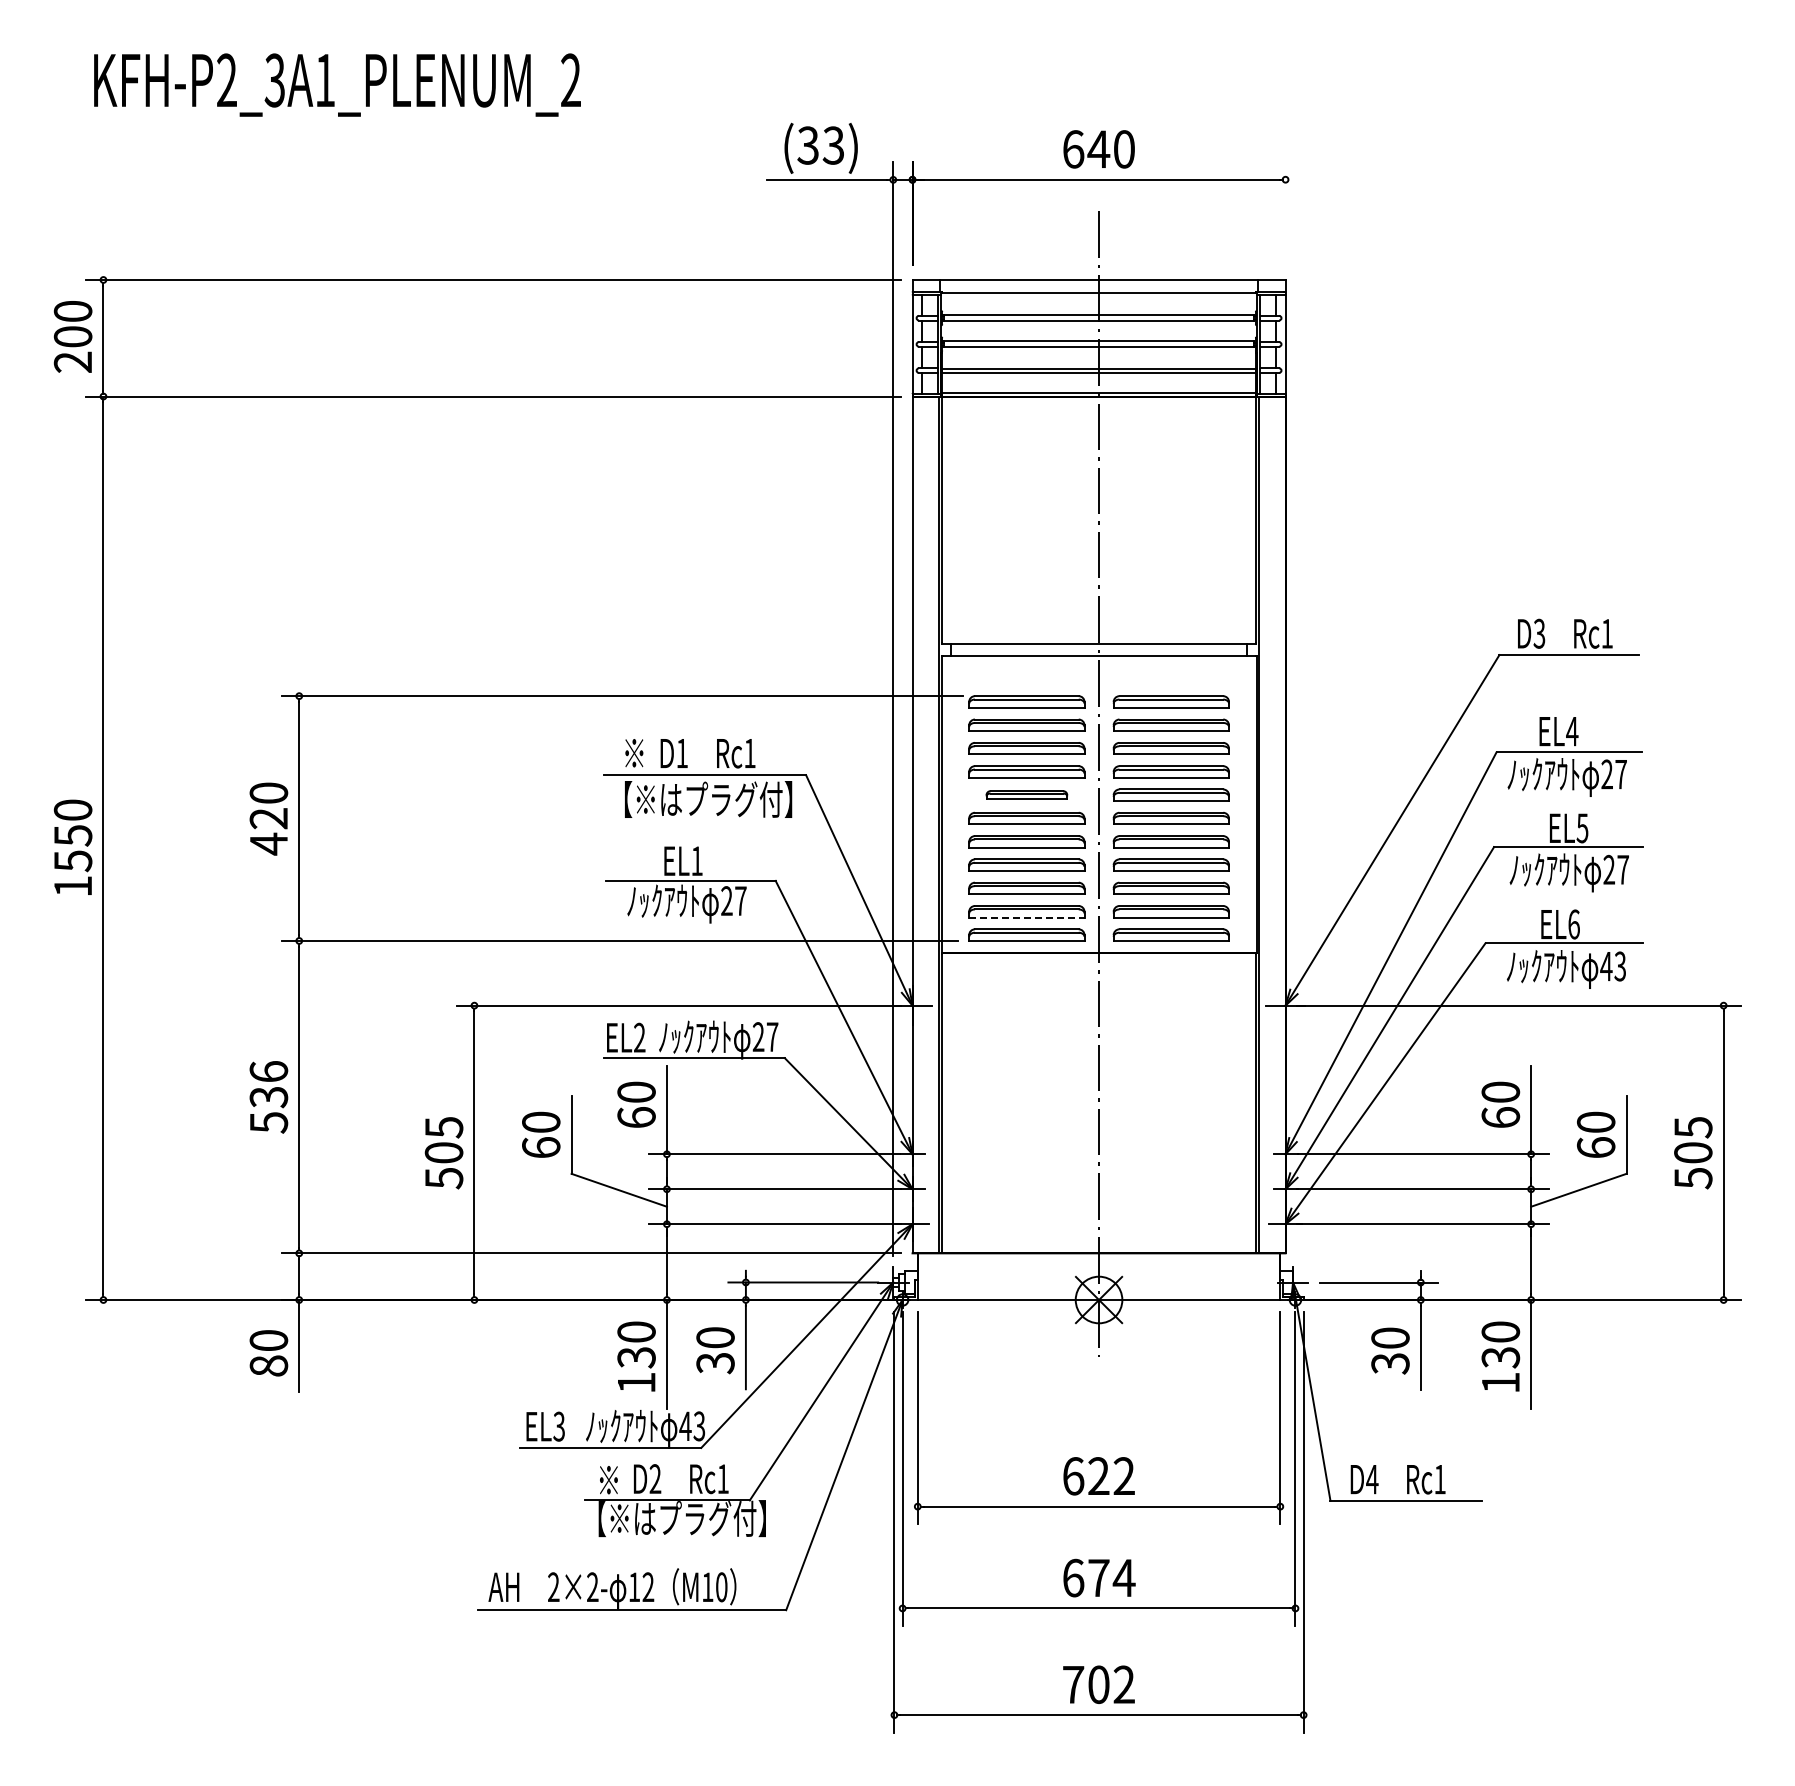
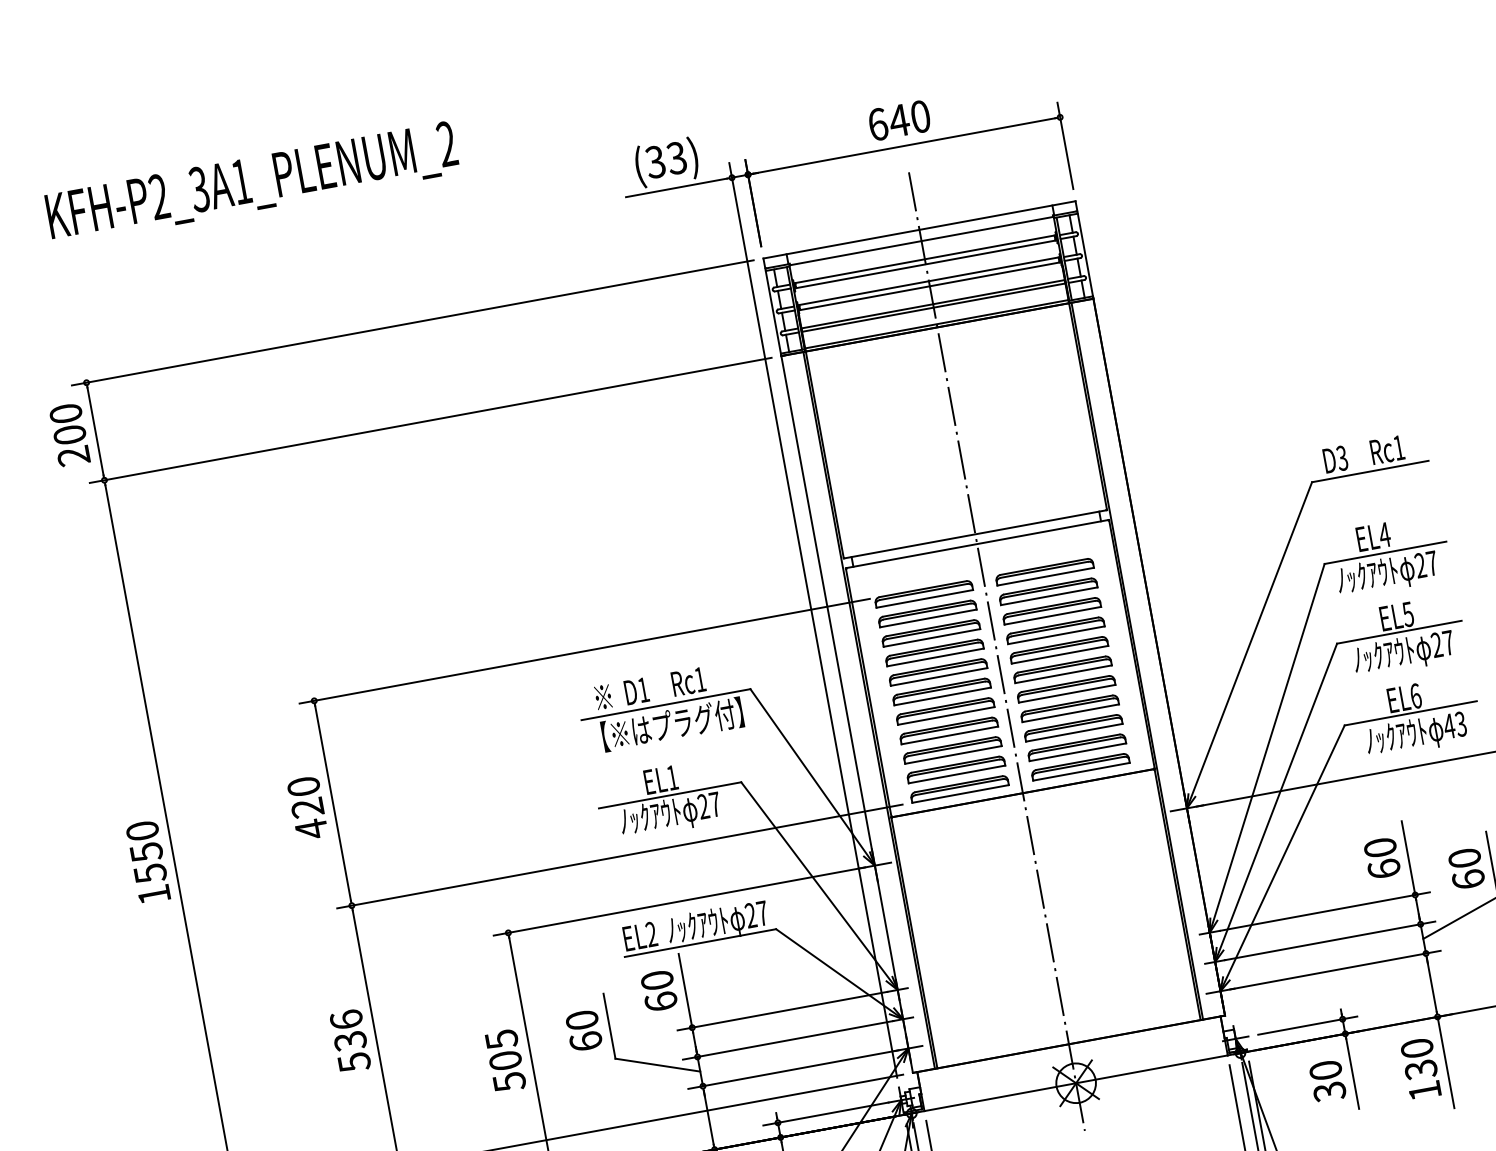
line: (1285, 213) -> (1065, 145), added
part: (1026, 794) -> (937, 671), size x1.43
line: (1026, 917) -> (956, 774), dashed -> solid

